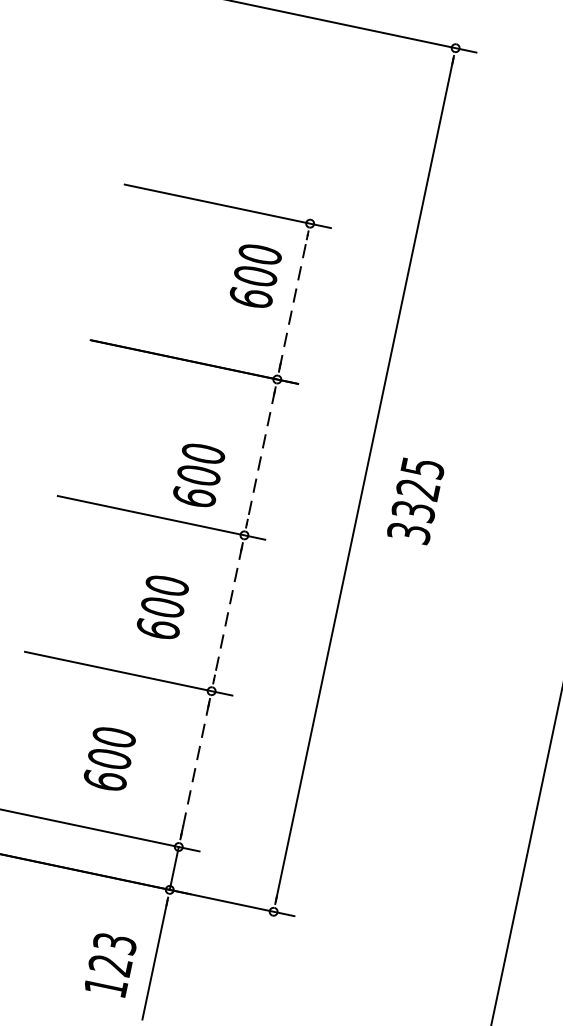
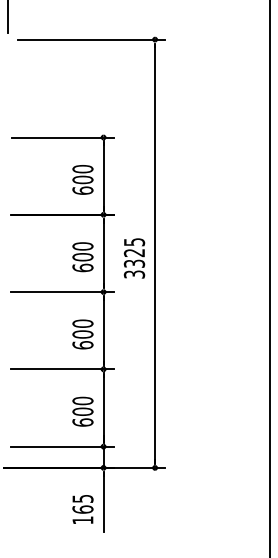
text: (254, 275) -> (82, 179), moved
line: (293, 300) -> (103, 175), dashed -> solid
line: (260, 457) -> (103, 253), dashed -> solid
text: (197, 475) -> (82, 257), moved
text: (415, 500) -> (134, 258), moved
text: (161, 607) -> (82, 334), moved
line: (227, 614) -> (103, 331), dashed -> solid
text: (108, 758) -> (82, 411), moved
line: (194, 770) -> (103, 408), dashed -> solid
text: (112, 952) -> (82, 503), 123 -> 165

